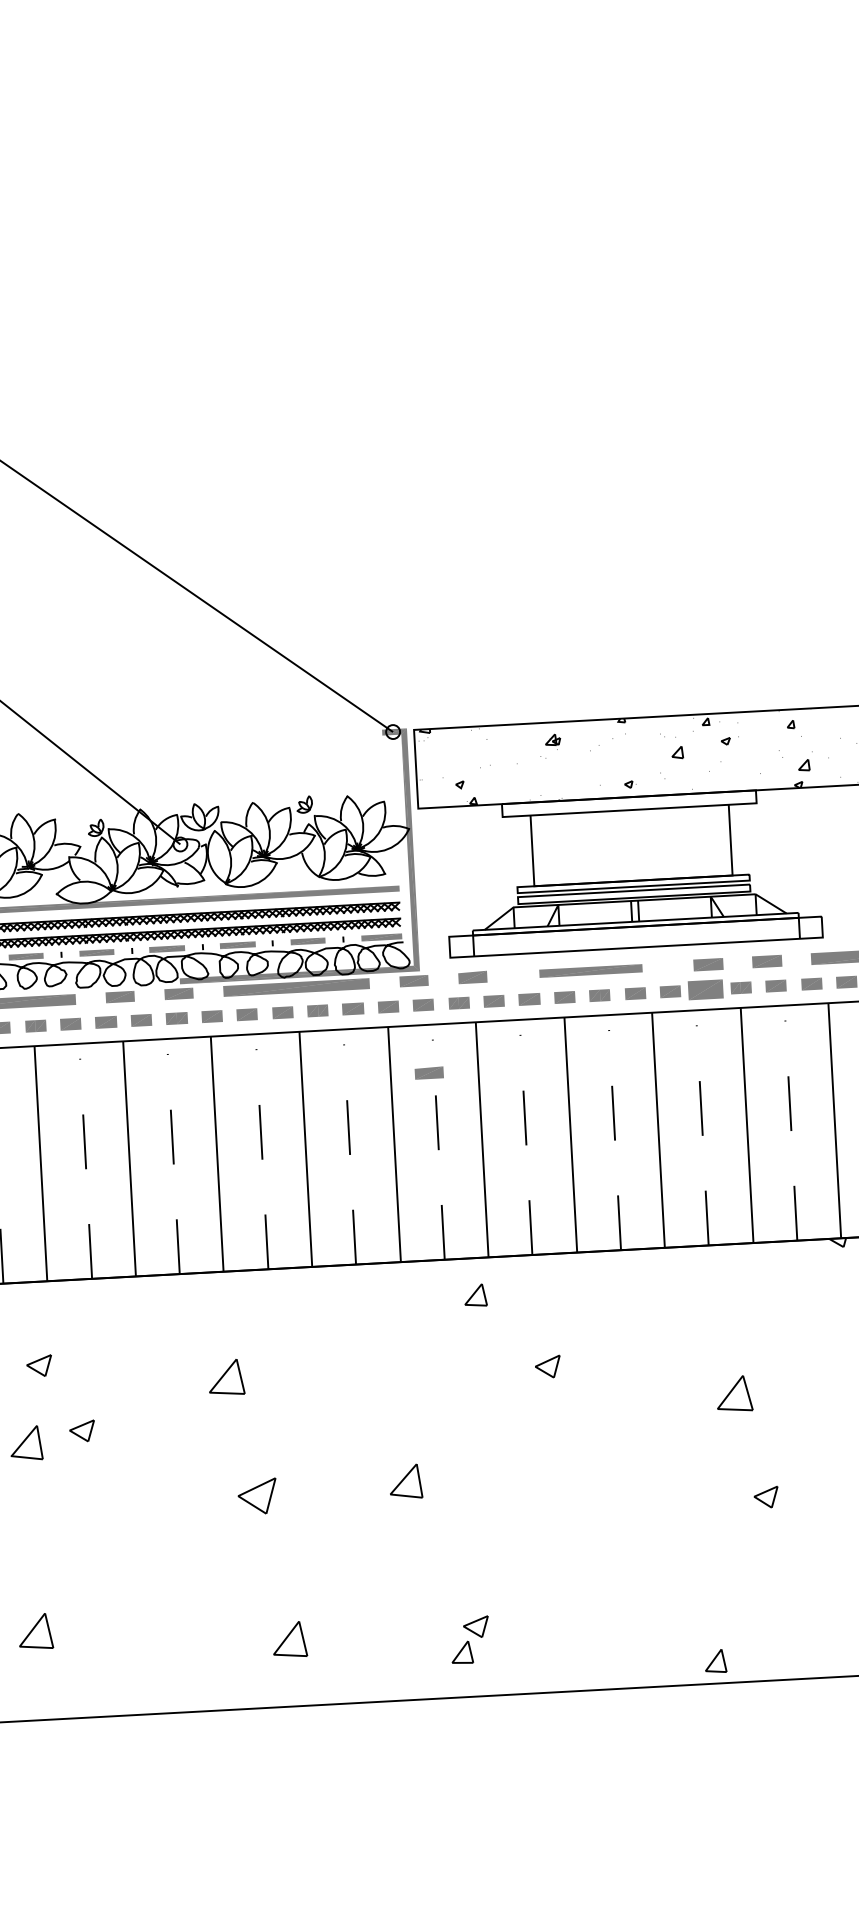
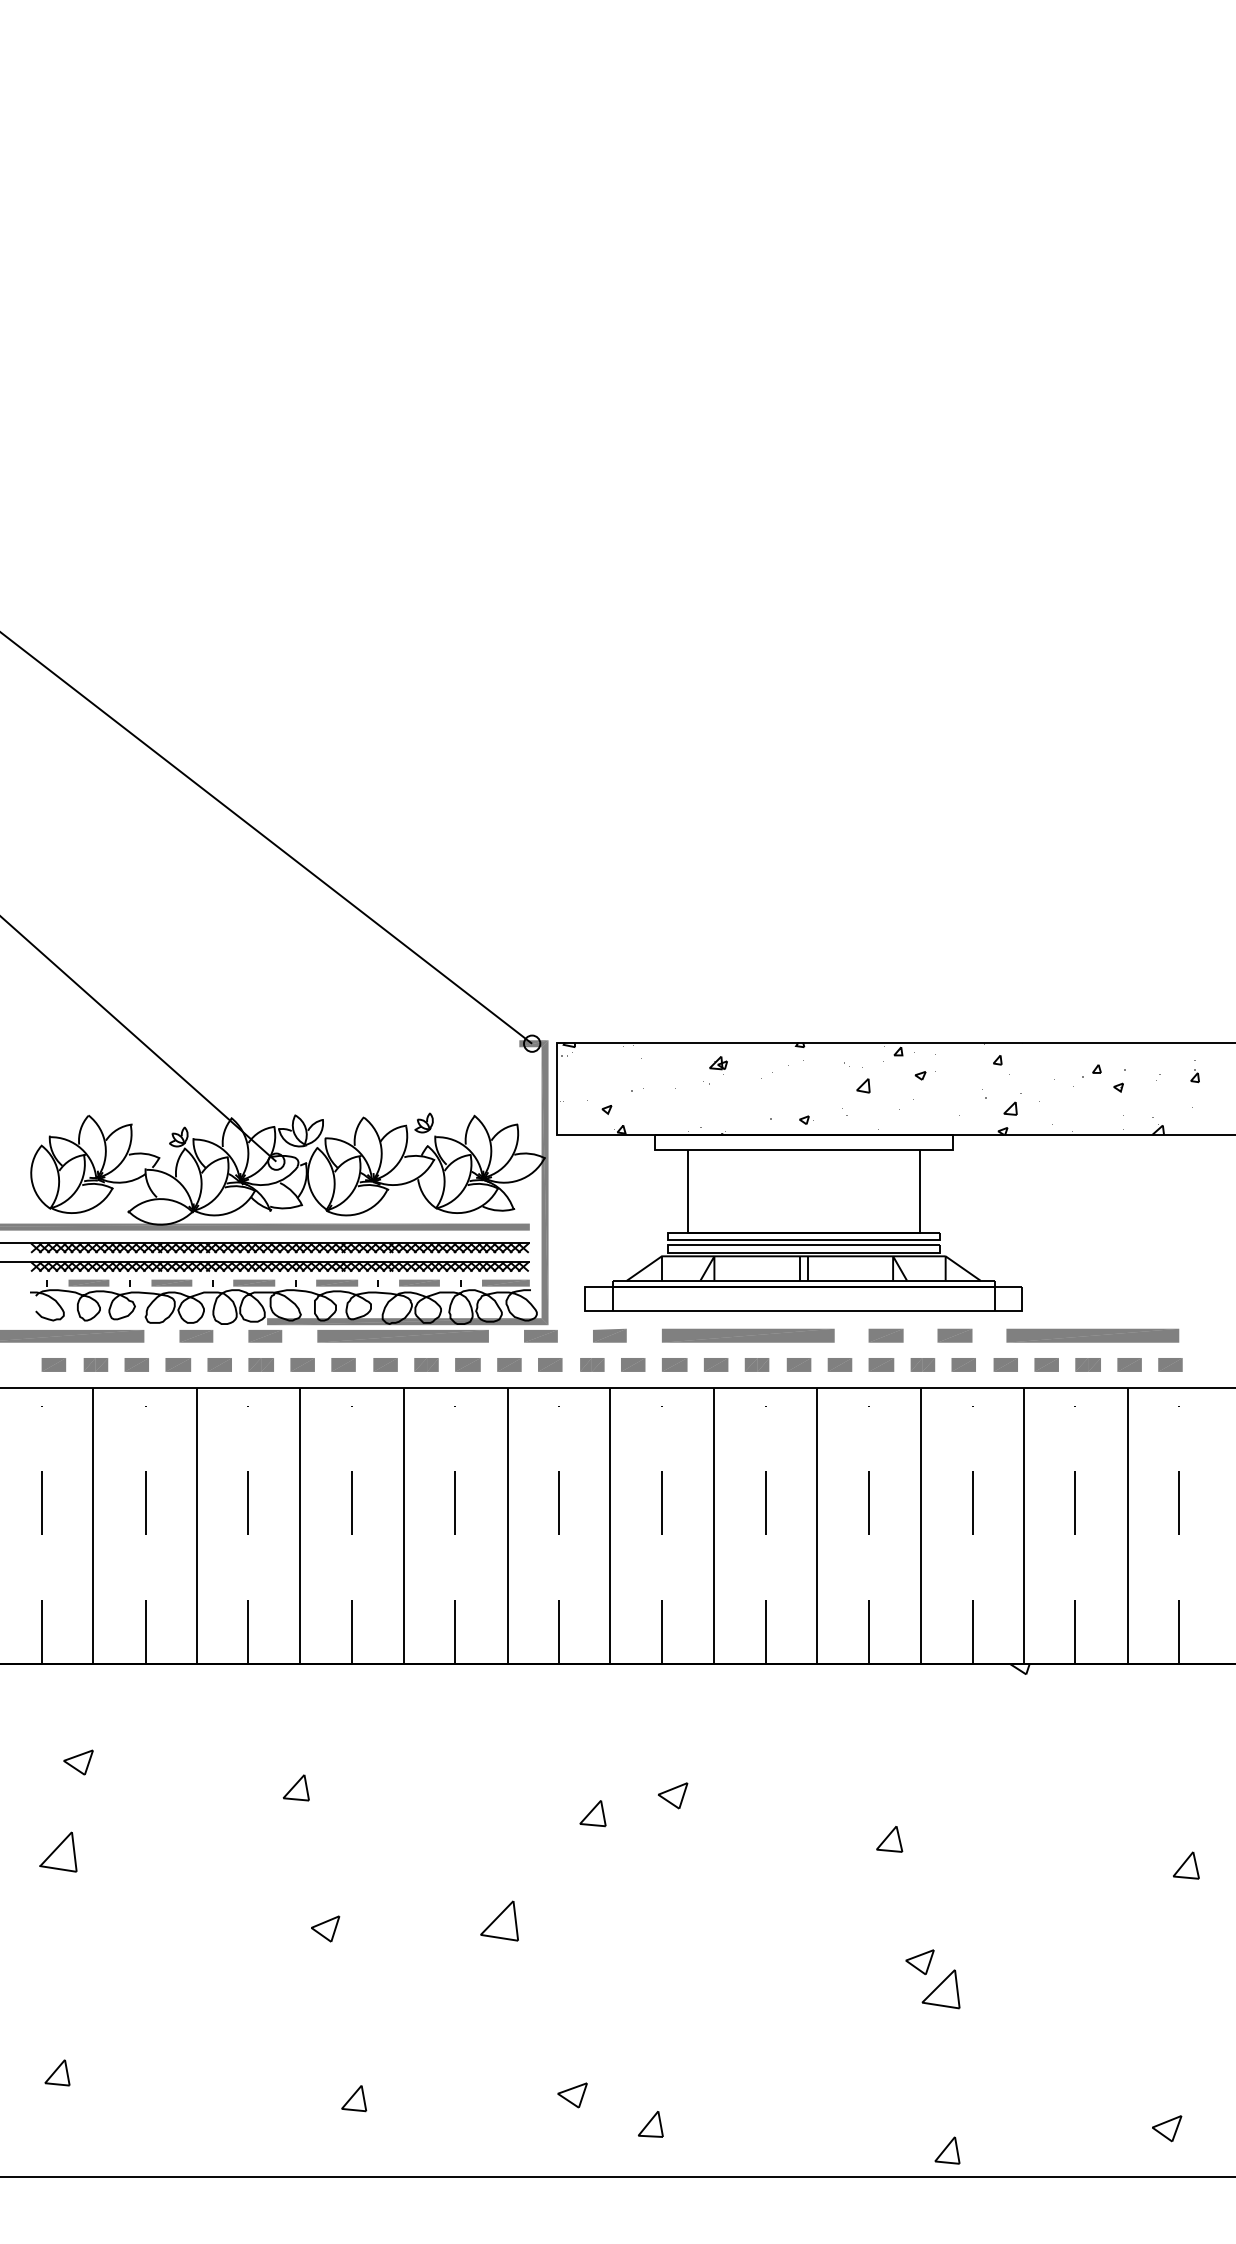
part: (591, 970) -> (748, 1335), size x1.43
part: (705, 989) -> (881, 1364), size x0.62
part: (428, 1072) -> (552, 1444), removed
part: (475, 1295) -> (592, 1813), moved
part: (225, 1377) -> (295, 1787), size x0.62
part: (734, 1394) -> (889, 1839), size x0.62
part: (82, 1431) -> (124, 1841), removed
part: (257, 1496) -> (325, 1928), size x0.62
part: (785, 1519) -> (940, 1989), added
part: (35, 1631) -> (57, 2072), size x0.62
part: (290, 1639) -> (354, 2098), size x0.62
part: (462, 1652) -> (650, 2124), moved
part: (715, 1661) -> (947, 2150), moved

